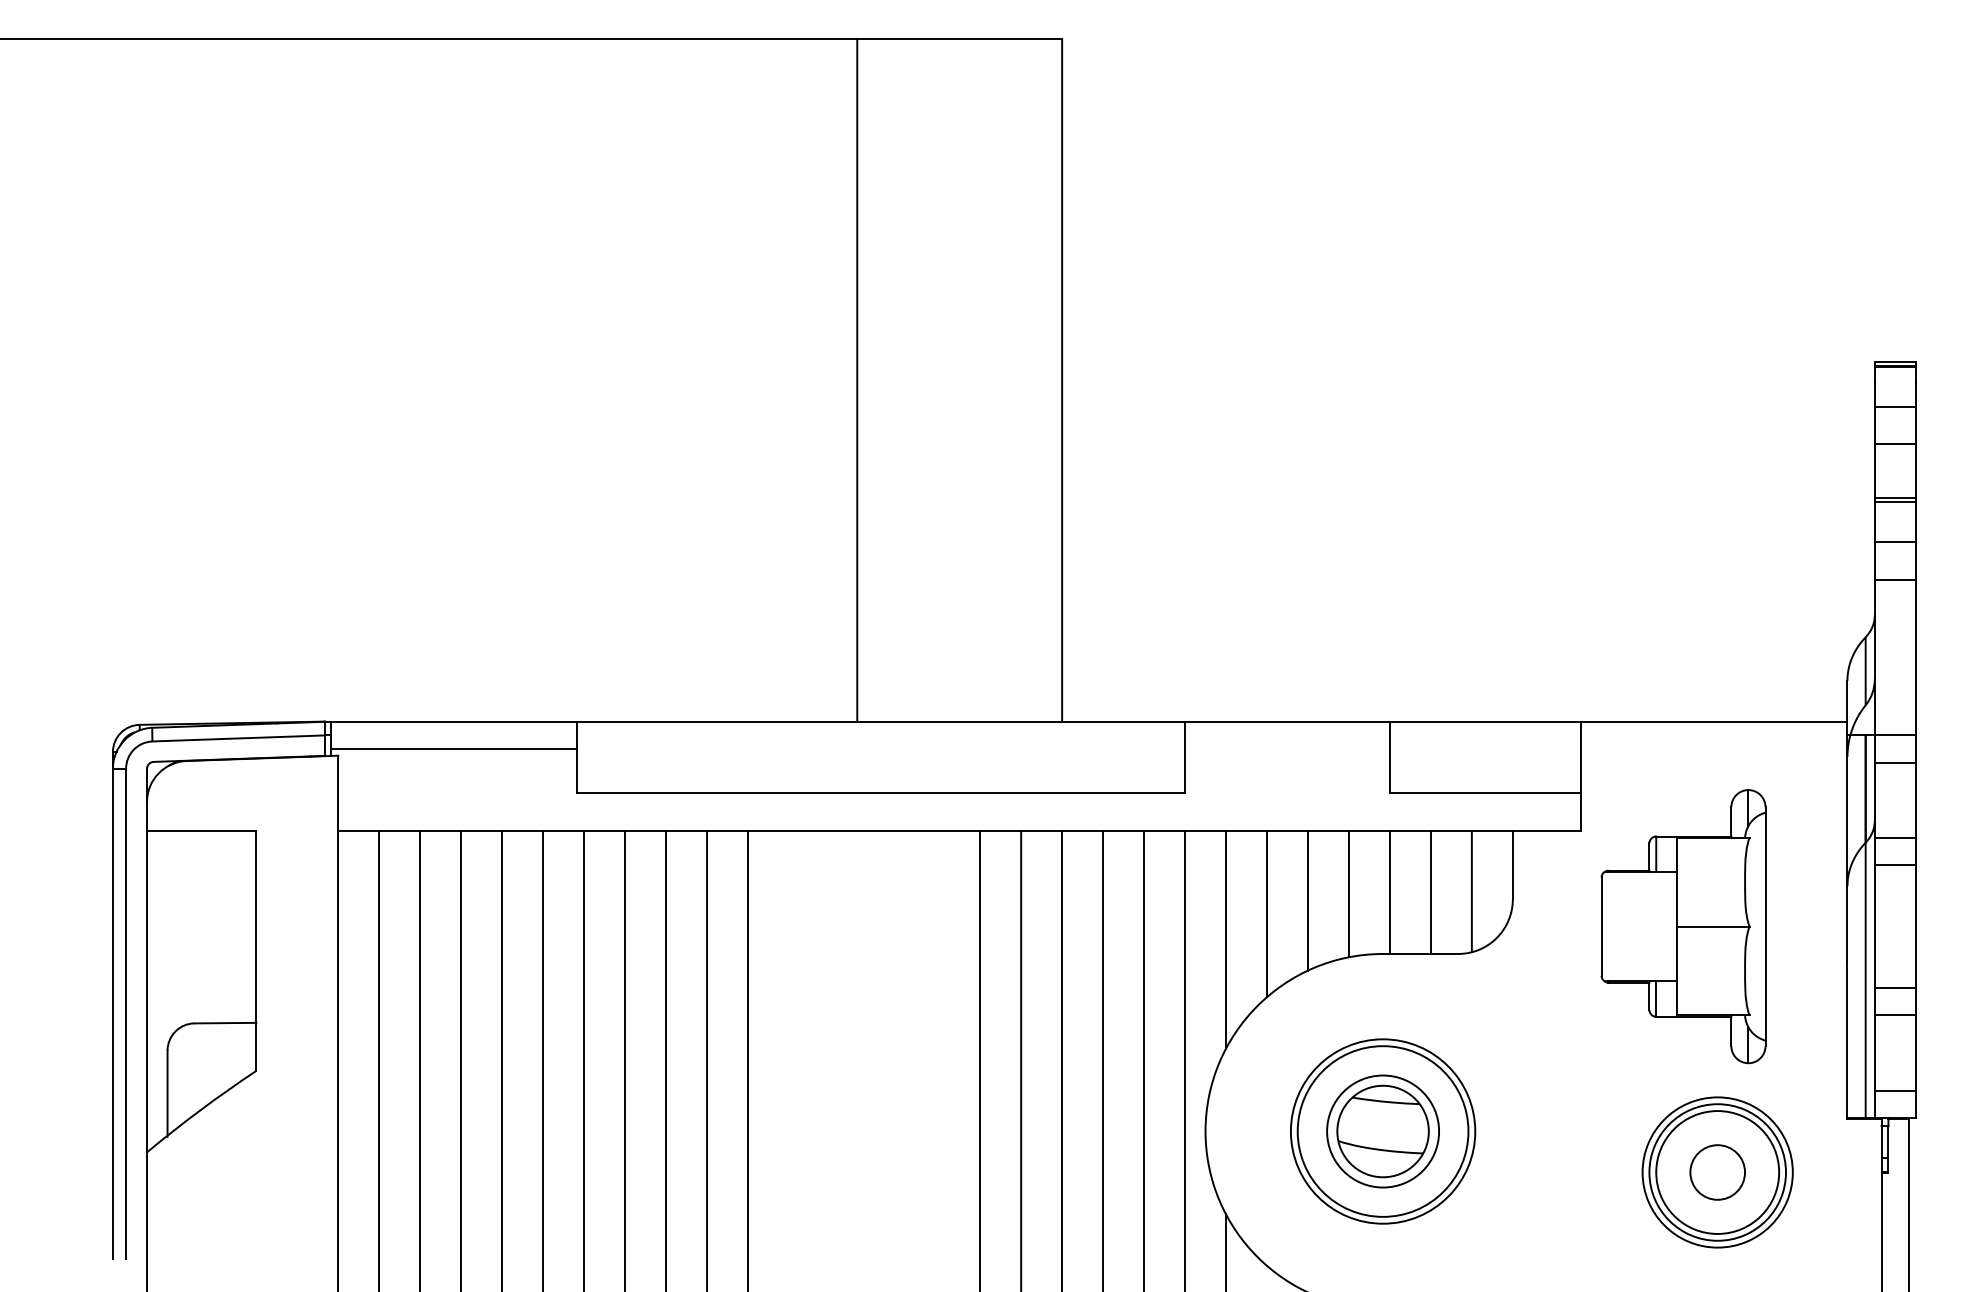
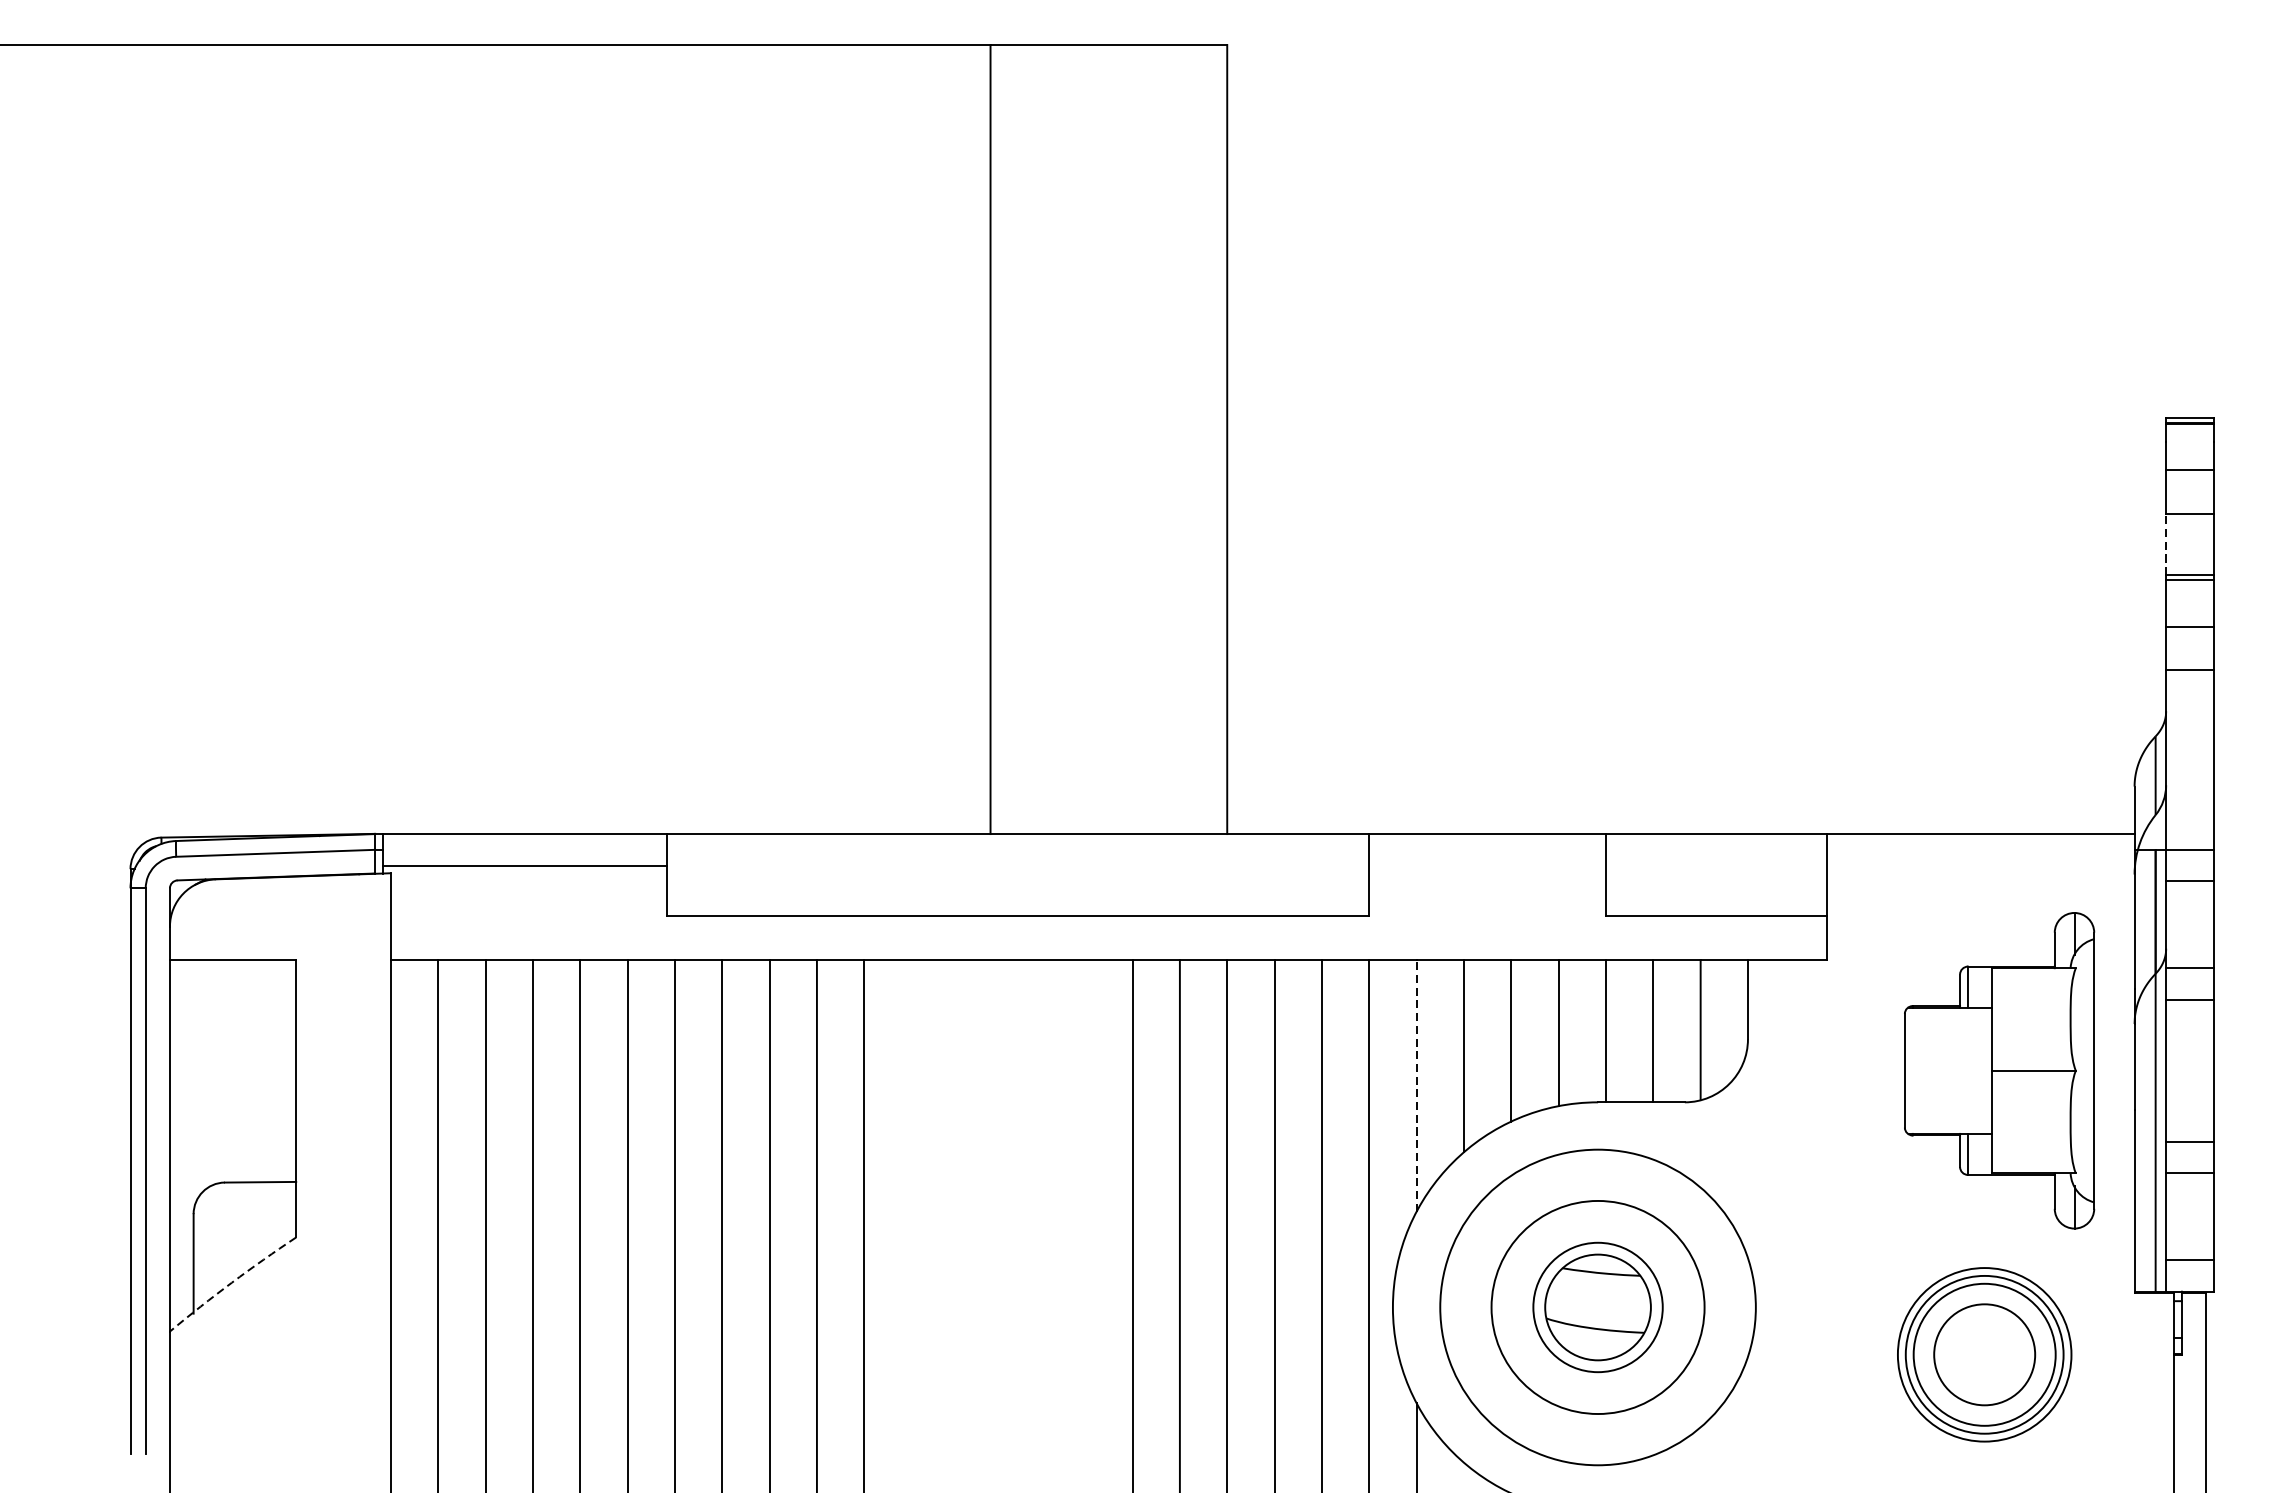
line: (1874, 471) -> (2165, 544), solid -> dashed
part: (1683, 926) -> (1999, 1070), moved
line: (1226, 939) -> (1417, 1085), solid -> dashed
arc: (200, 1110) -> (231, 1283), solid -> dashed
circle: (1382, 1131) -> (1597, 1307), size x1.6
circle: (1717, 1172) -> (1984, 1354), size x1.6

